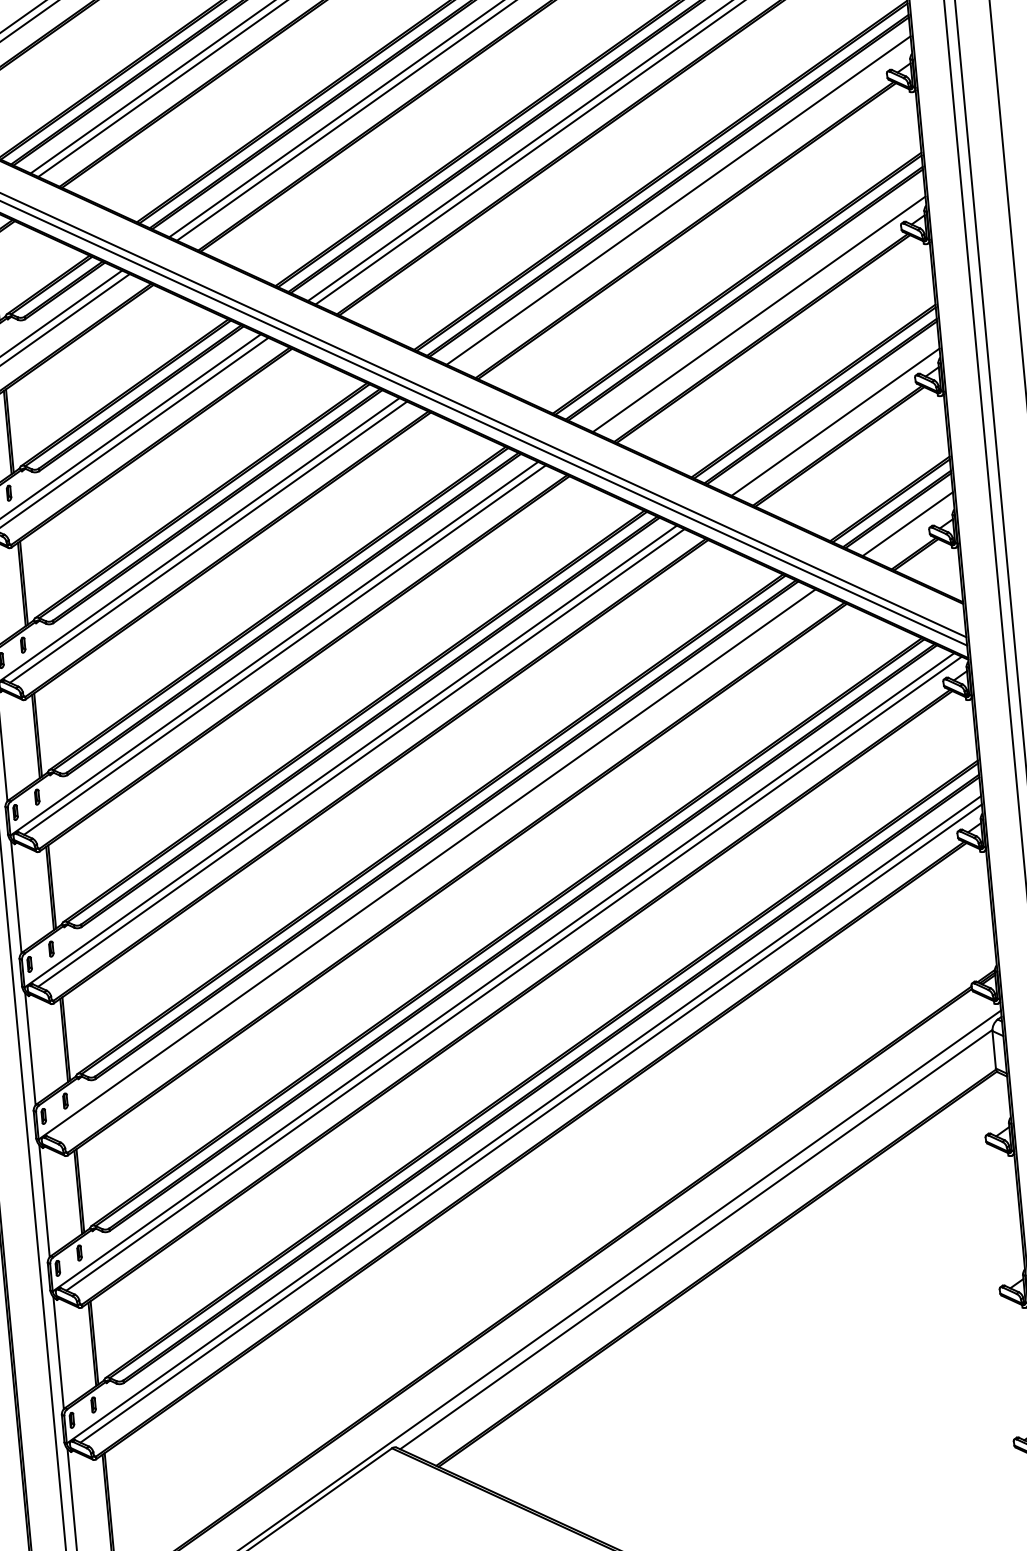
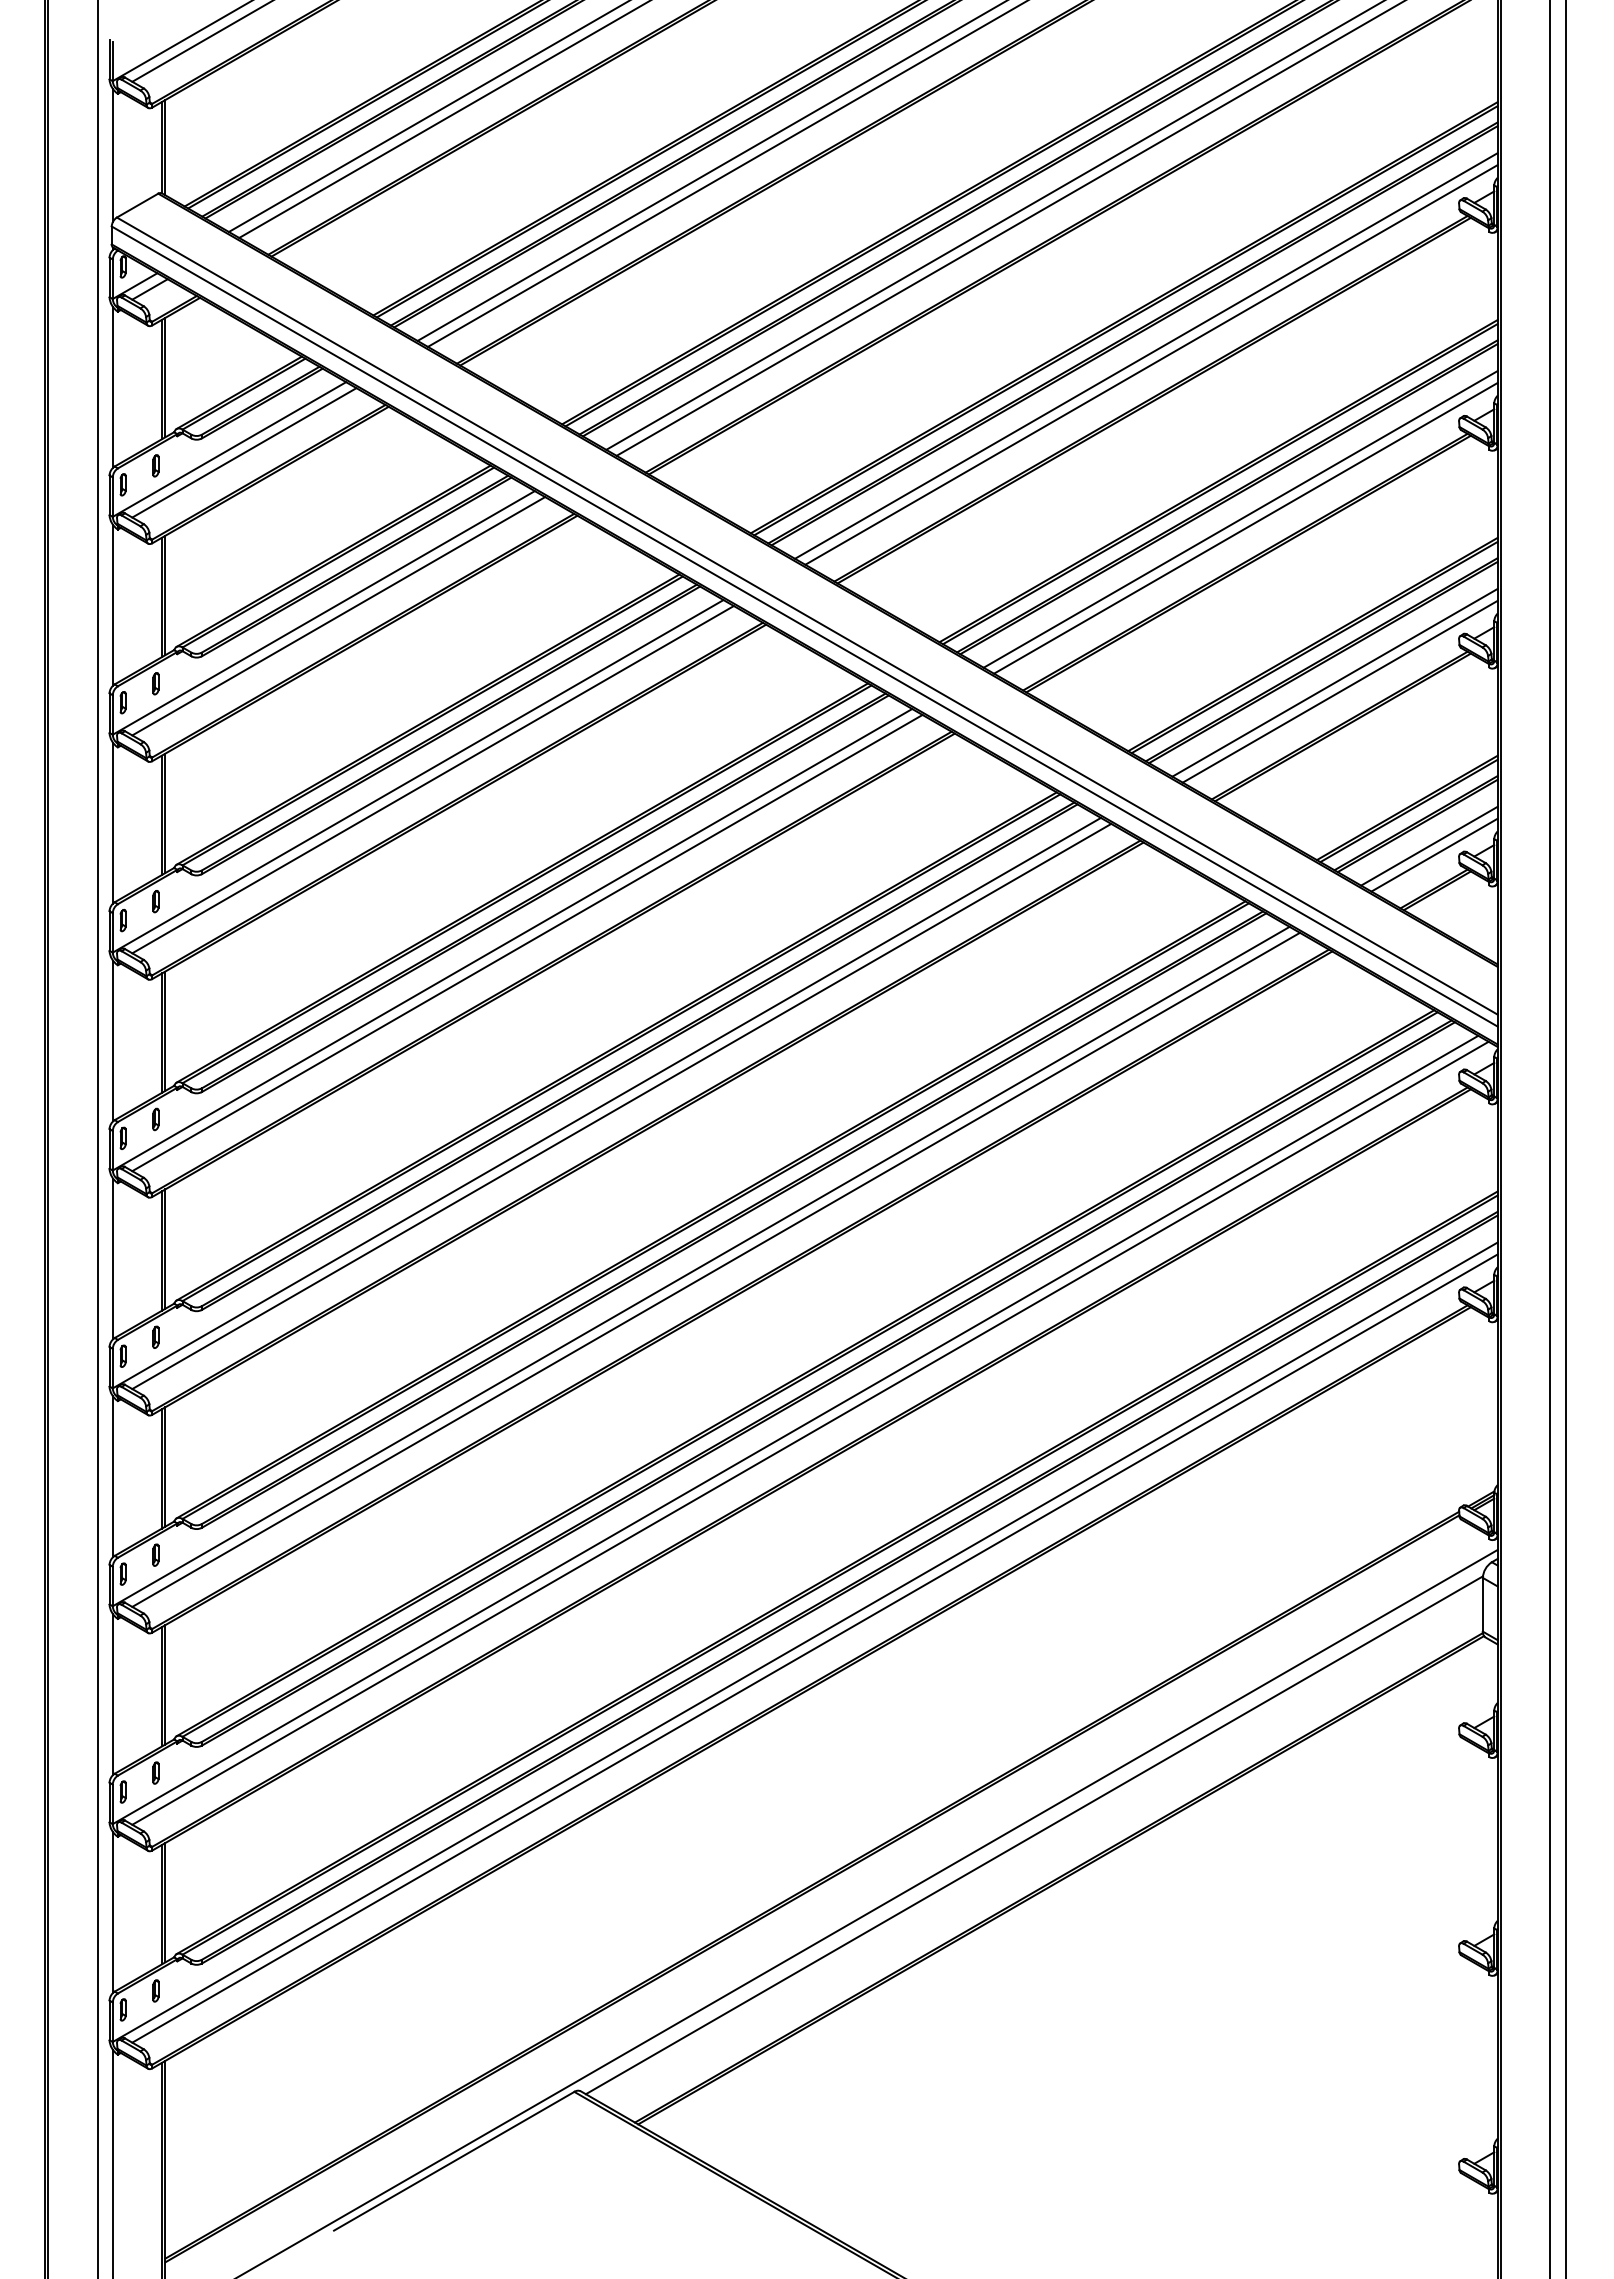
line: (682, 206) -> (1151, 364), added
line: (754, 308) -> (1240, 519), added
line: (831, 416) -> (1334, 682), added
line: (911, 529) -> (1434, 854), added
line: (437, 865) -> (715, 1269), added

